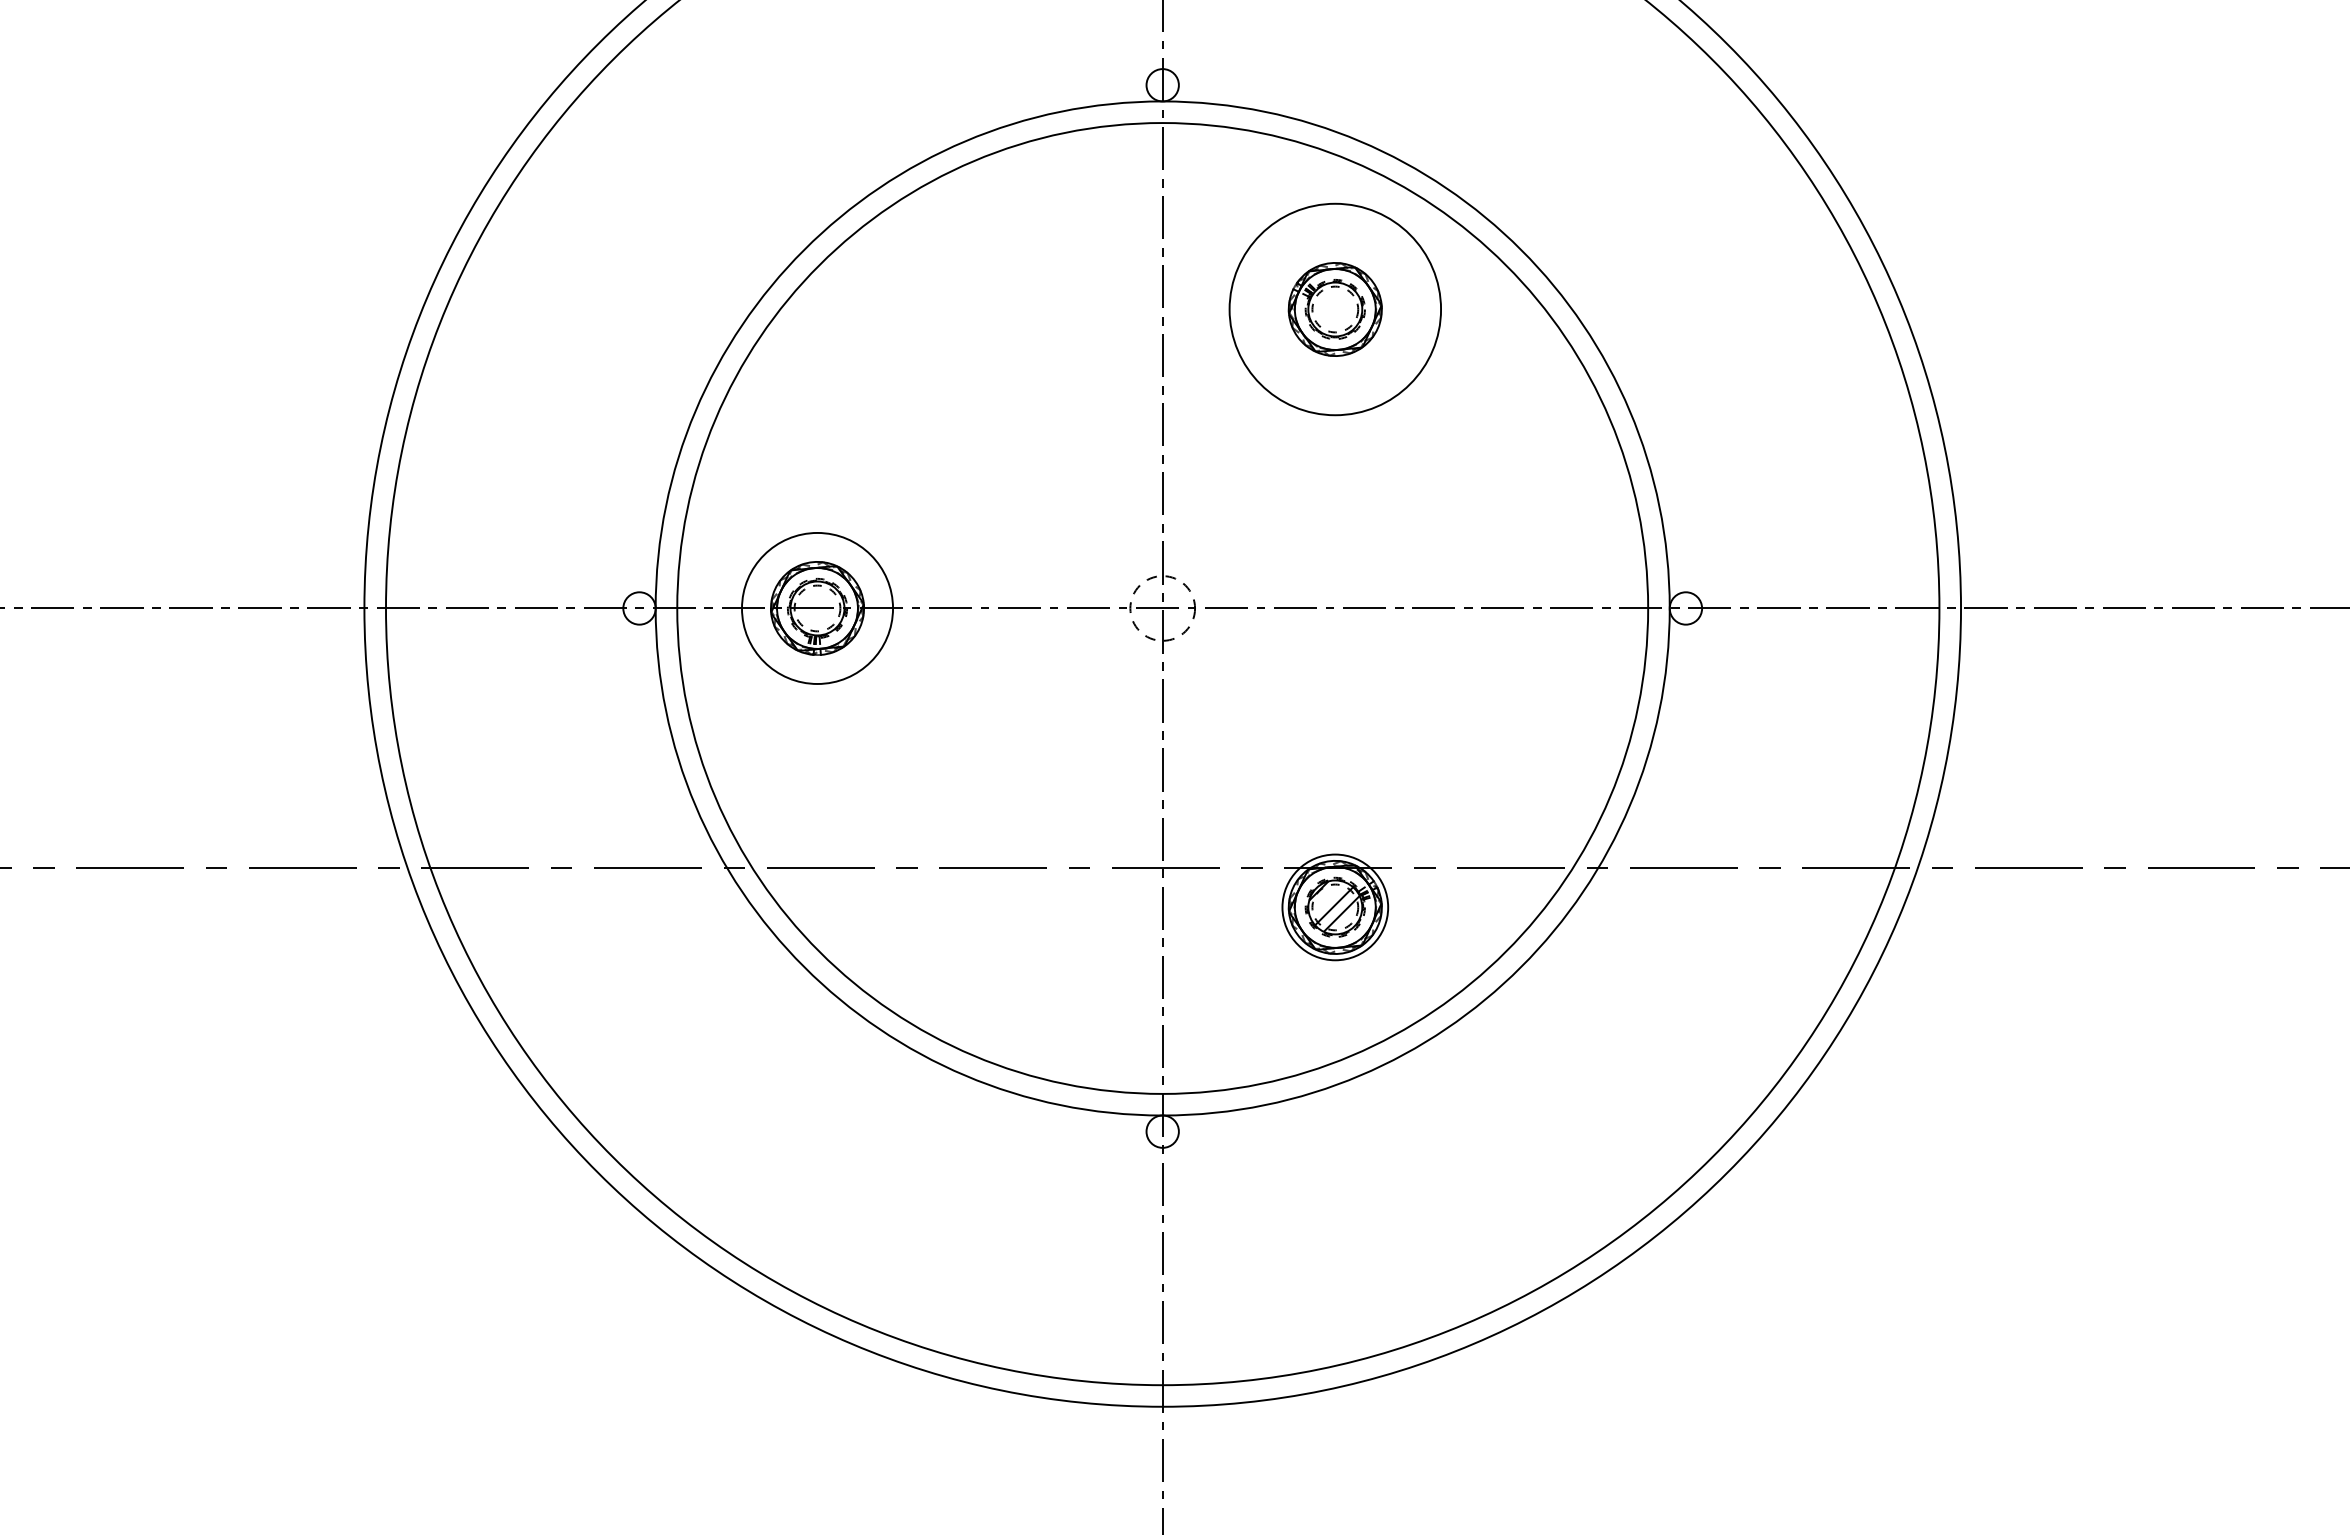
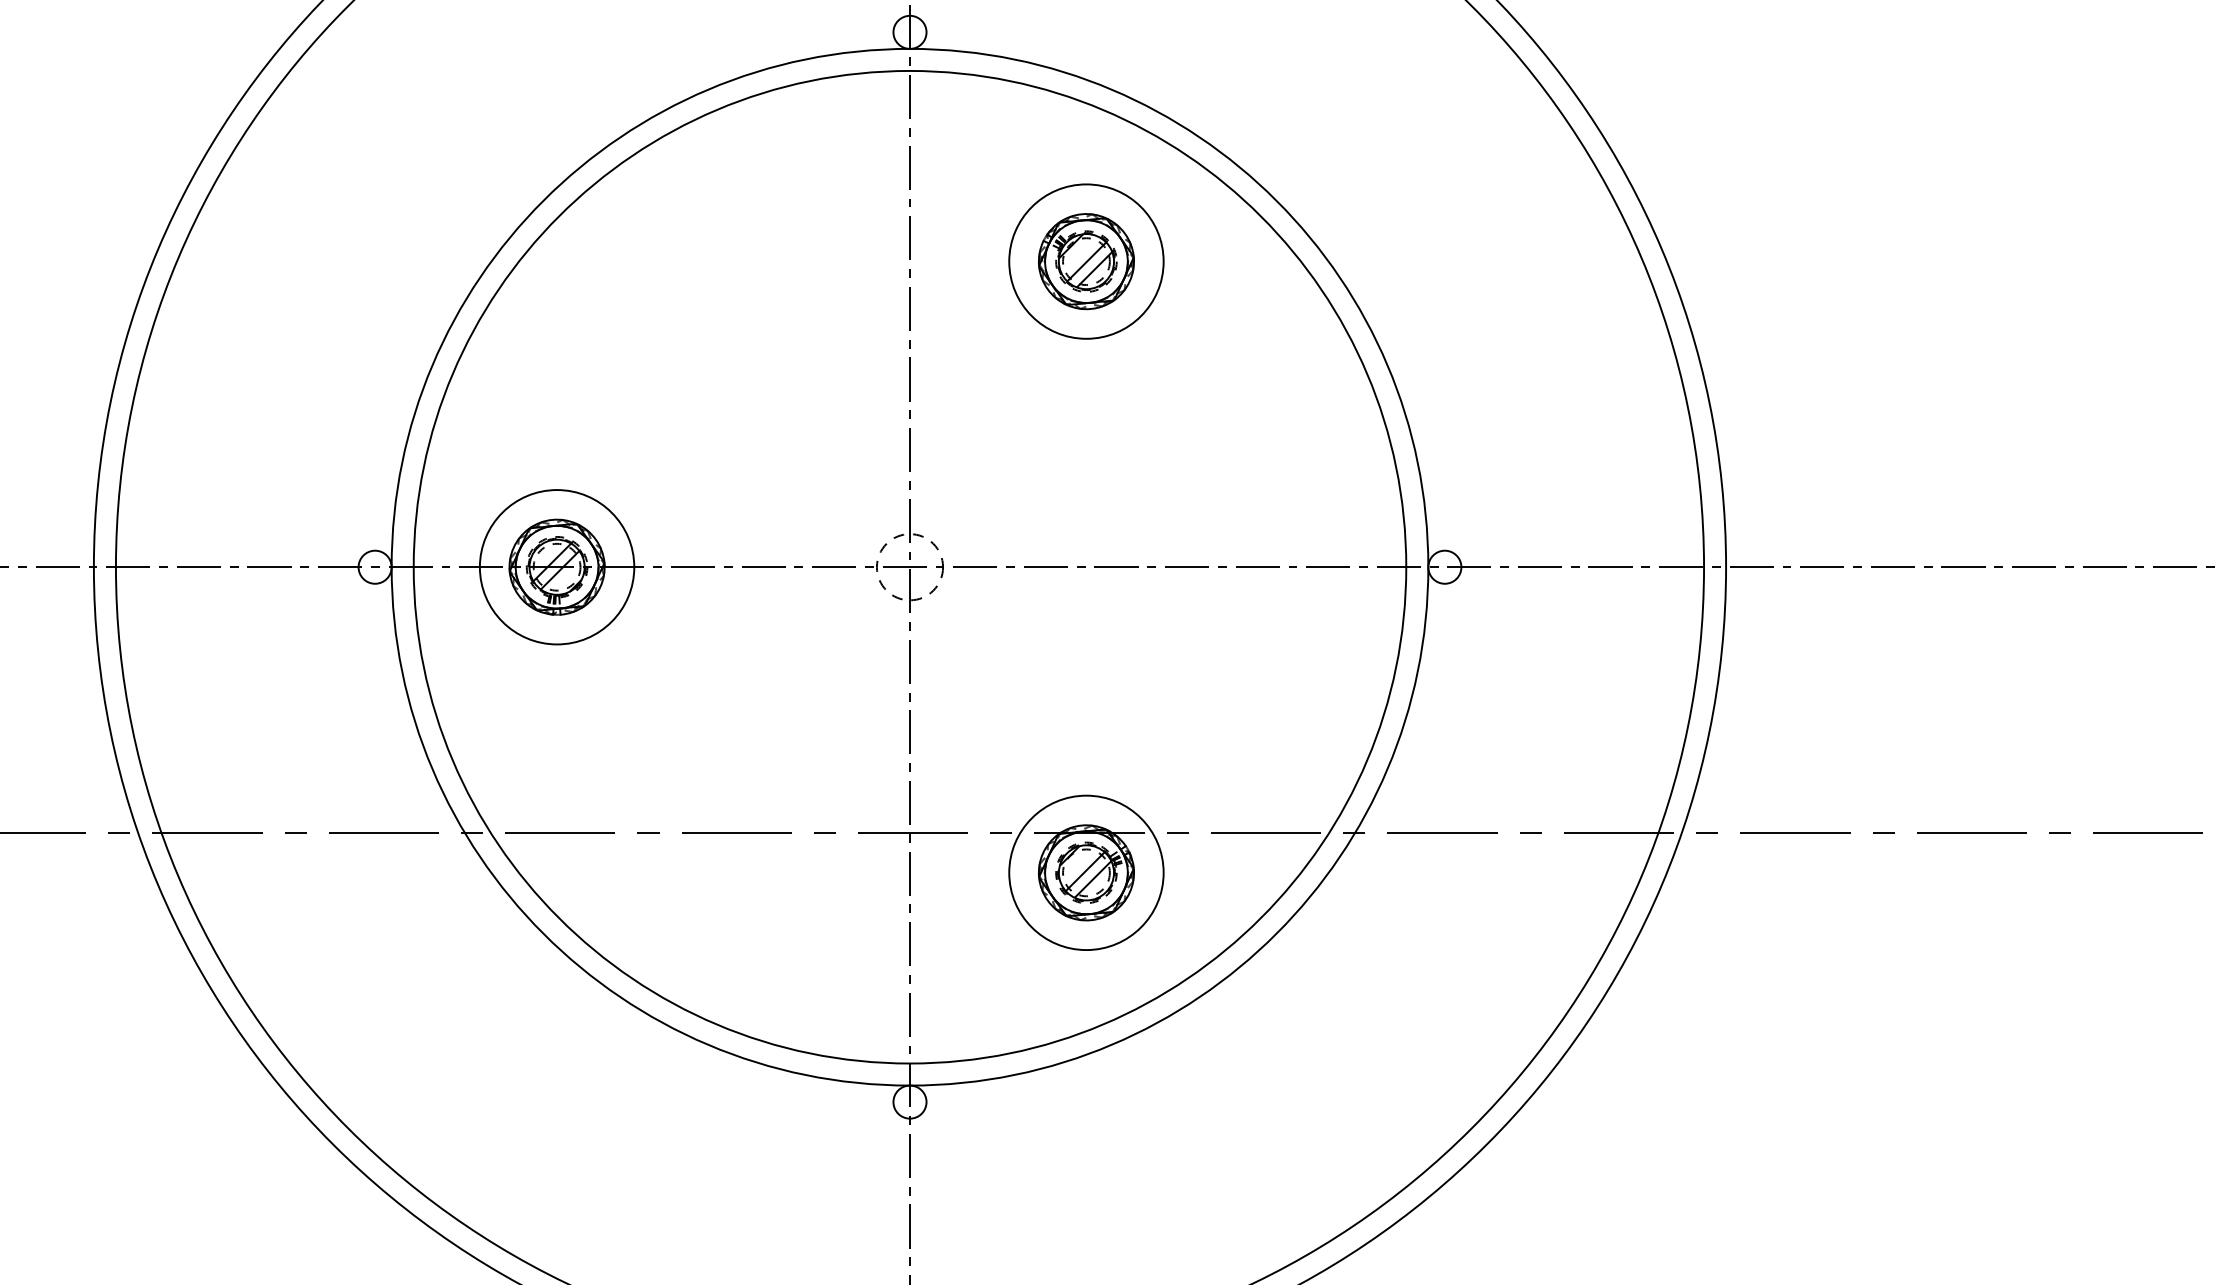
hatch: (1334, 308) -> (1085, 260), added
circle: (1334, 309) -> (1085, 261), size x0.71
hatch: (817, 608) -> (557, 567), added
circle: (1334, 906) -> (1085, 871), size x1.43

